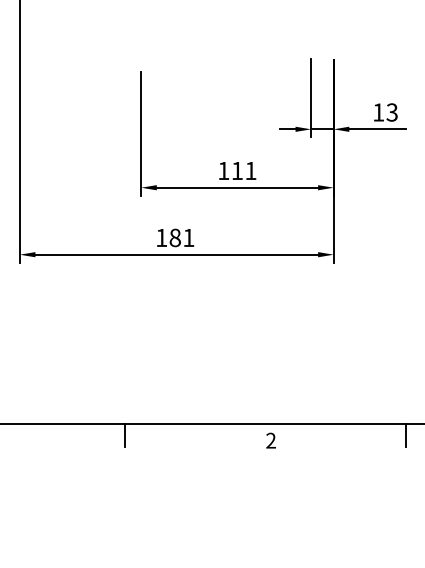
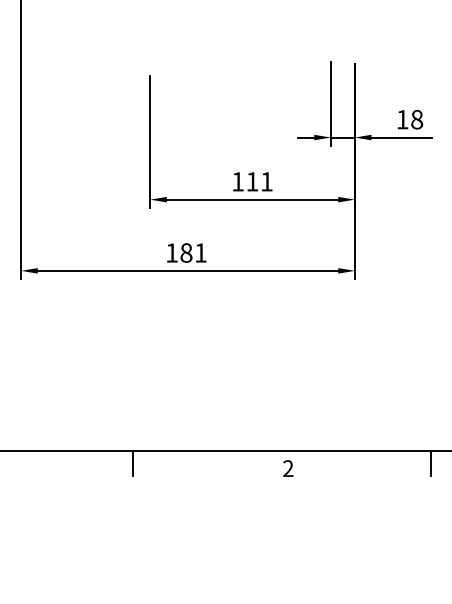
text: (392, 112) -> (417, 119), 13 -> 18

